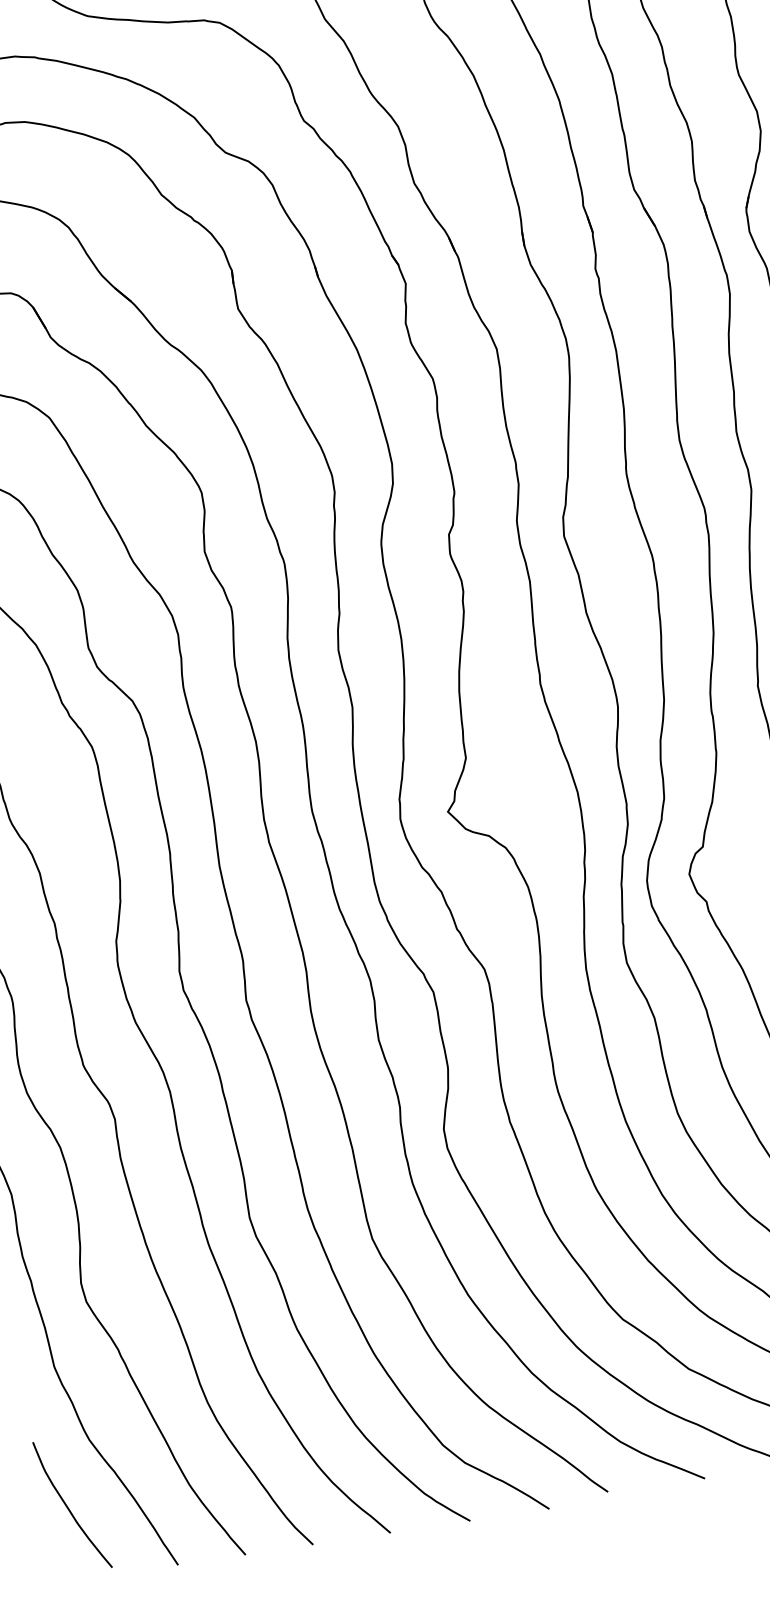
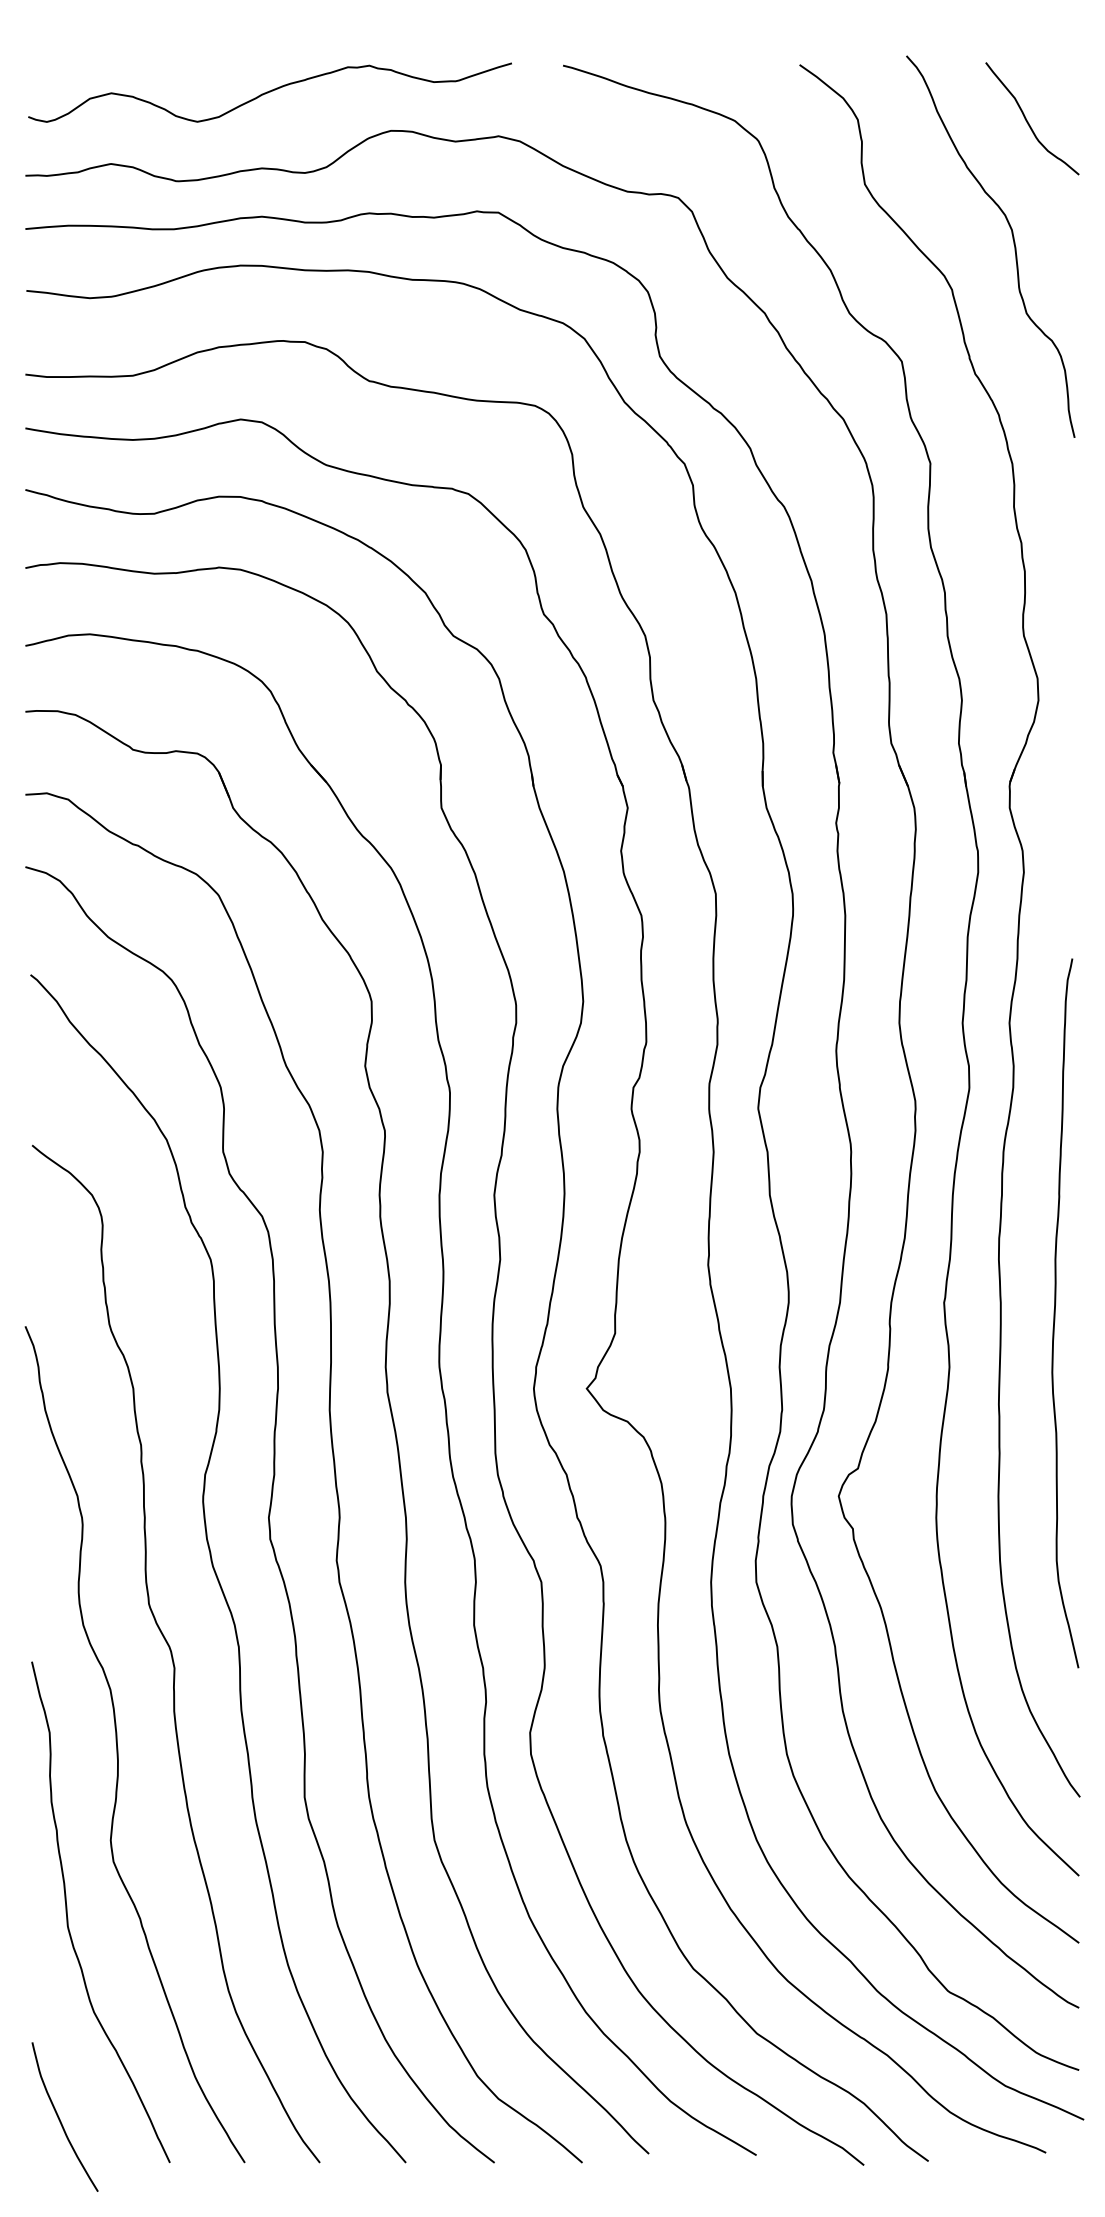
curve: (67, 1505) -> (59, 2116), moved

